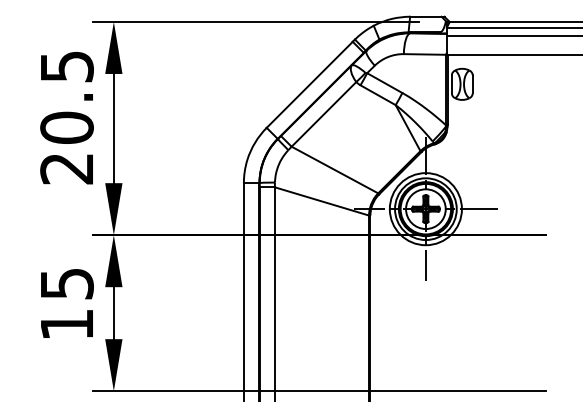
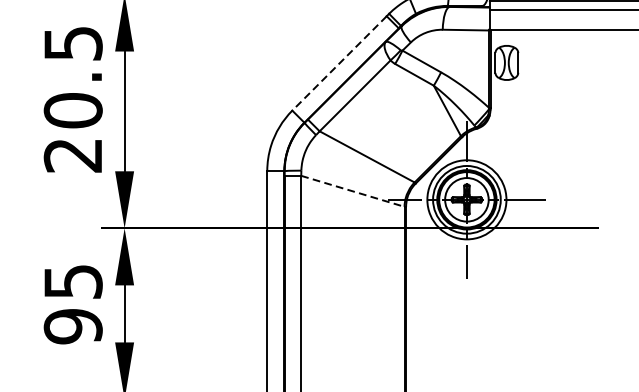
line: (309, 84) -> (339, 63), solid -> dashed
line: (322, 201) -> (353, 191), solid -> dashed
text: (66, 324) -> (72, 326), 15 -> 95

